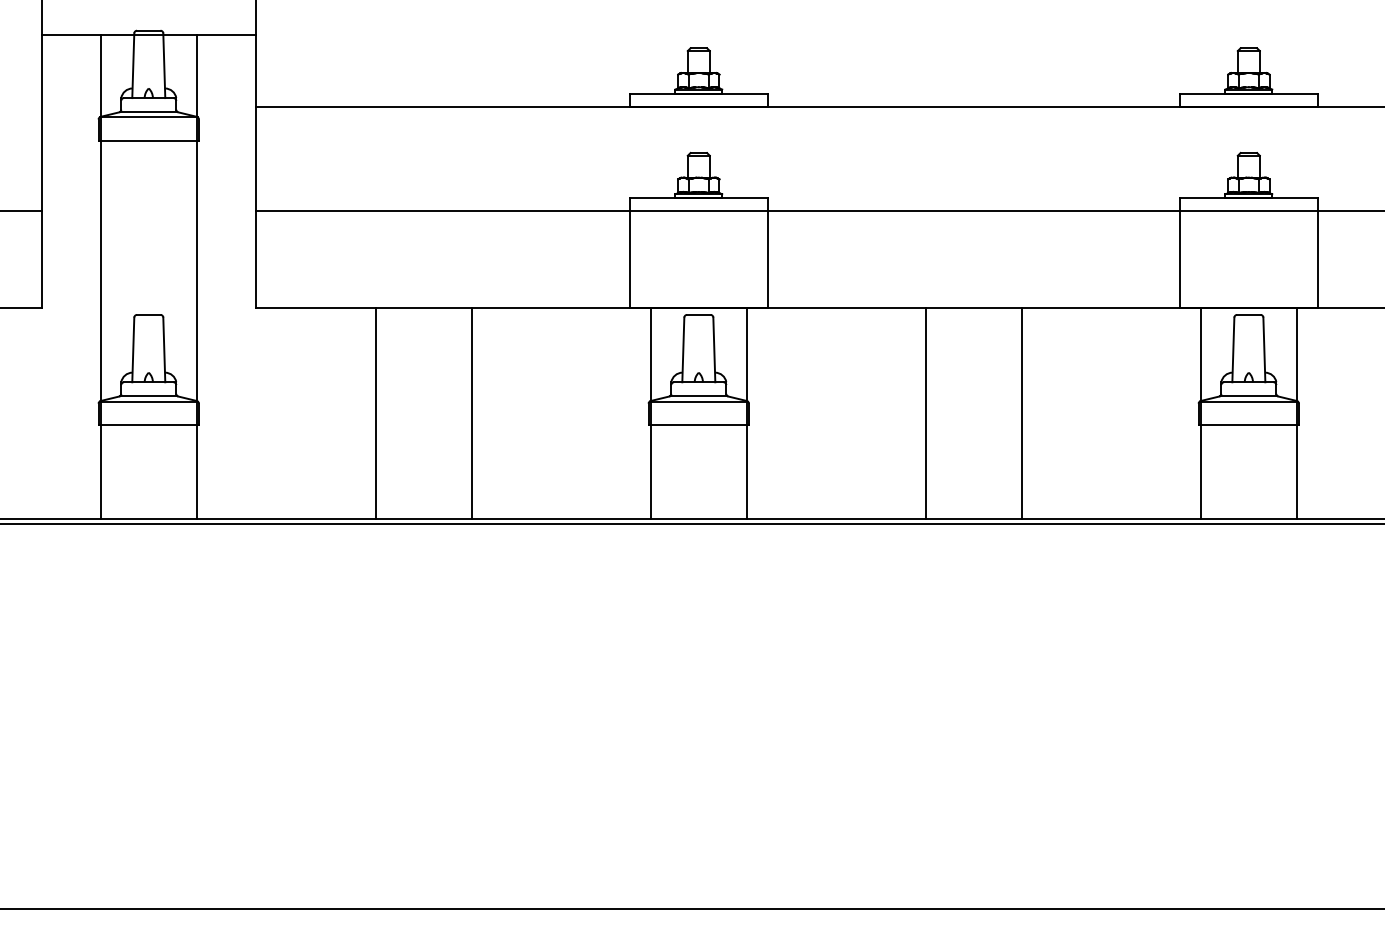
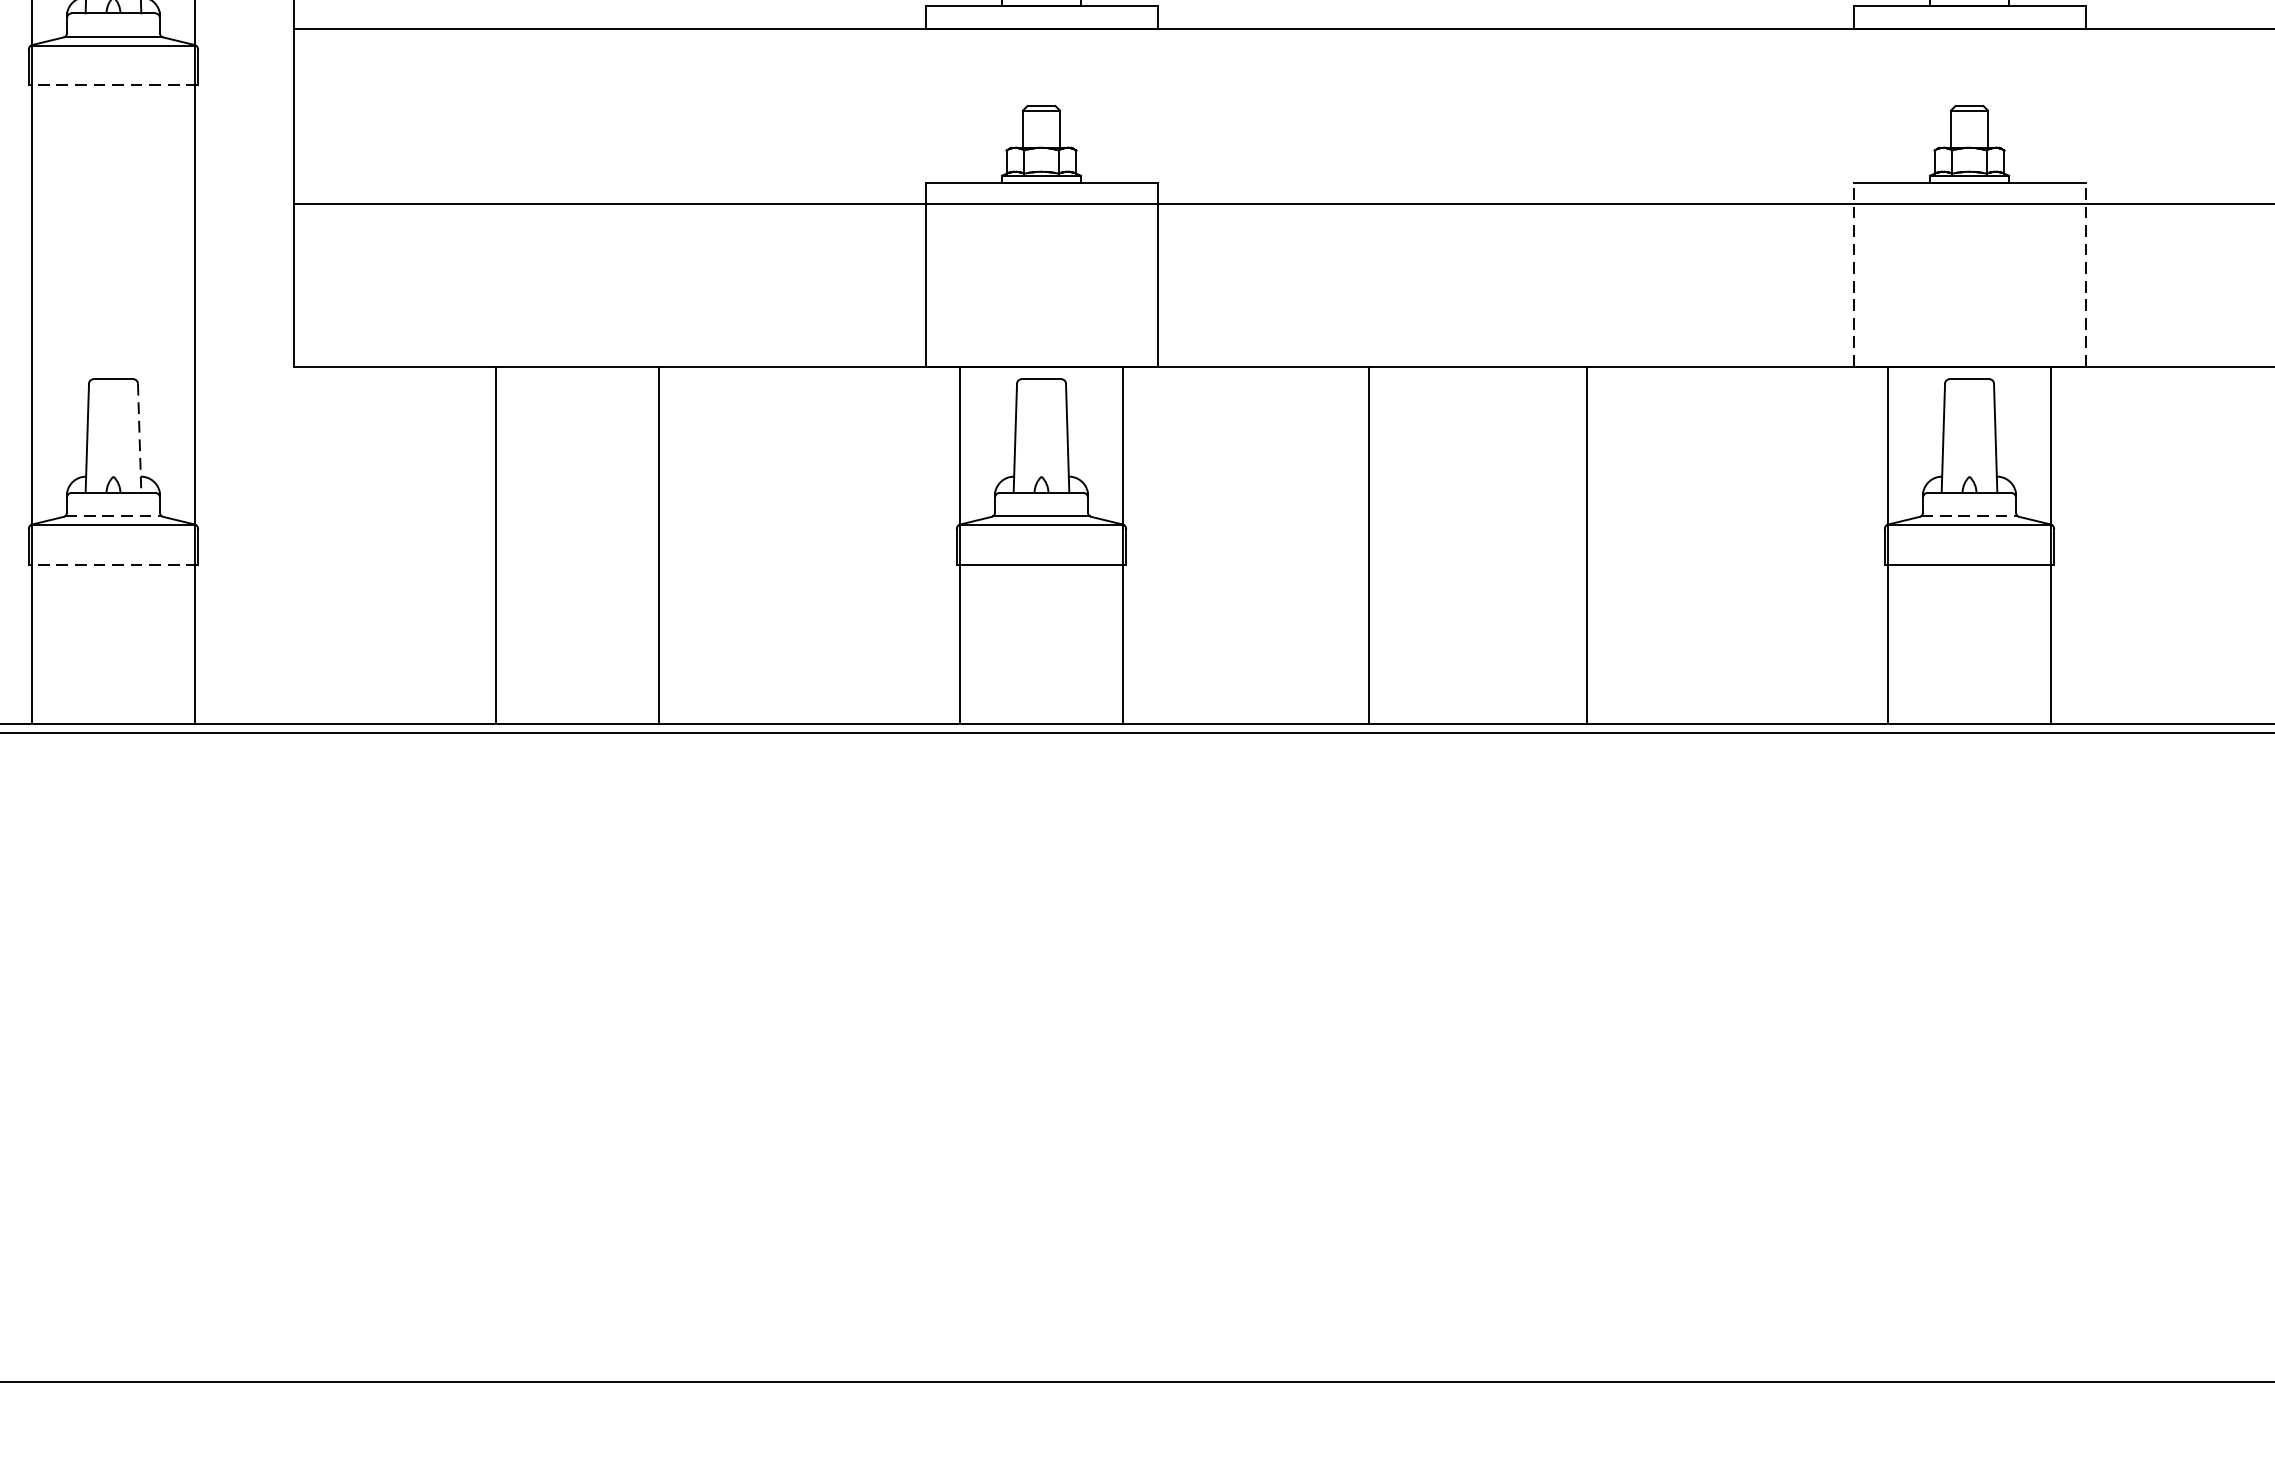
line: (148, 140) -> (112, 84), solid -> dashed
line: (1180, 252) -> (1854, 273), solid -> dashed
line: (1317, 252) -> (2085, 273), solid -> dashed
line: (164, 350) -> (139, 439), solid -> dashed
line: (148, 396) -> (112, 516), solid -> dashed
line: (1248, 396) -> (1968, 516), solid -> dashed
line: (925, 413) -> (1368, 545), moved
line: (148, 424) -> (112, 564), solid -> dashed

